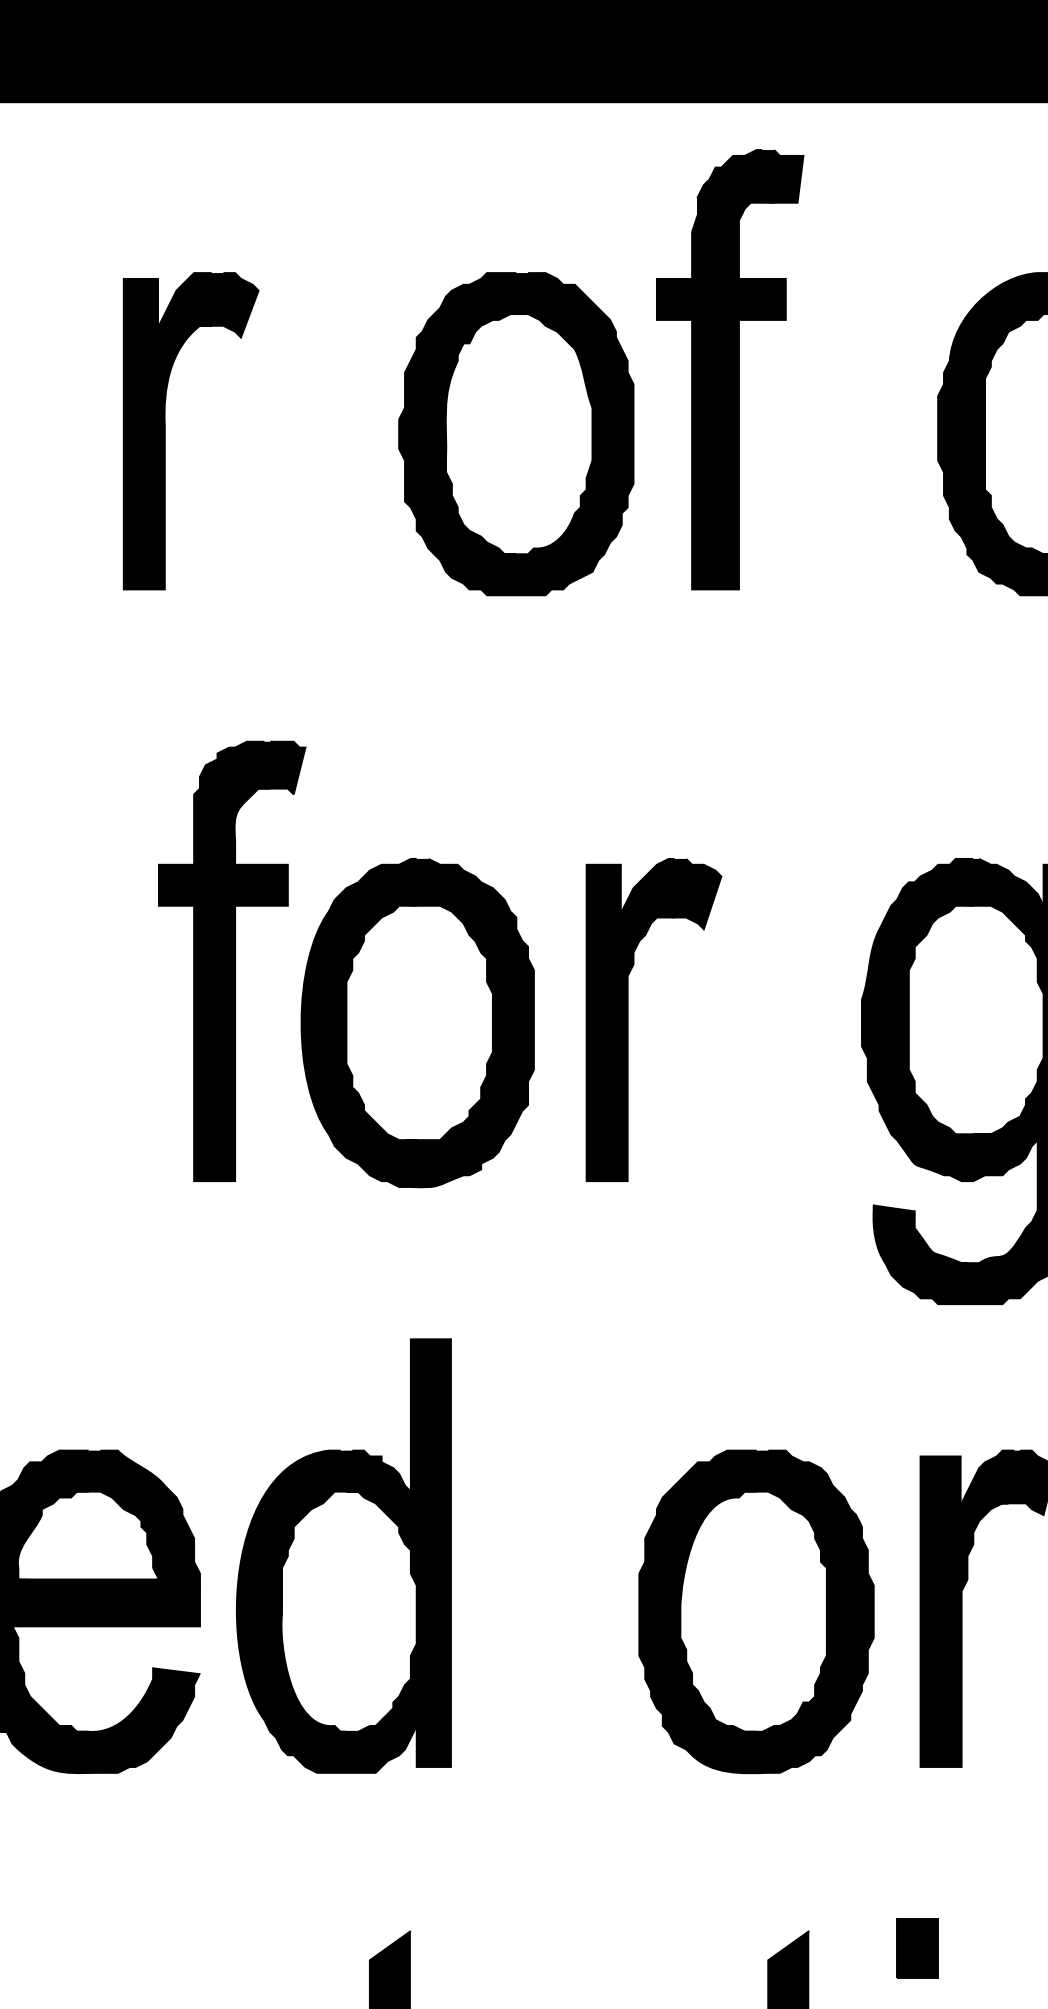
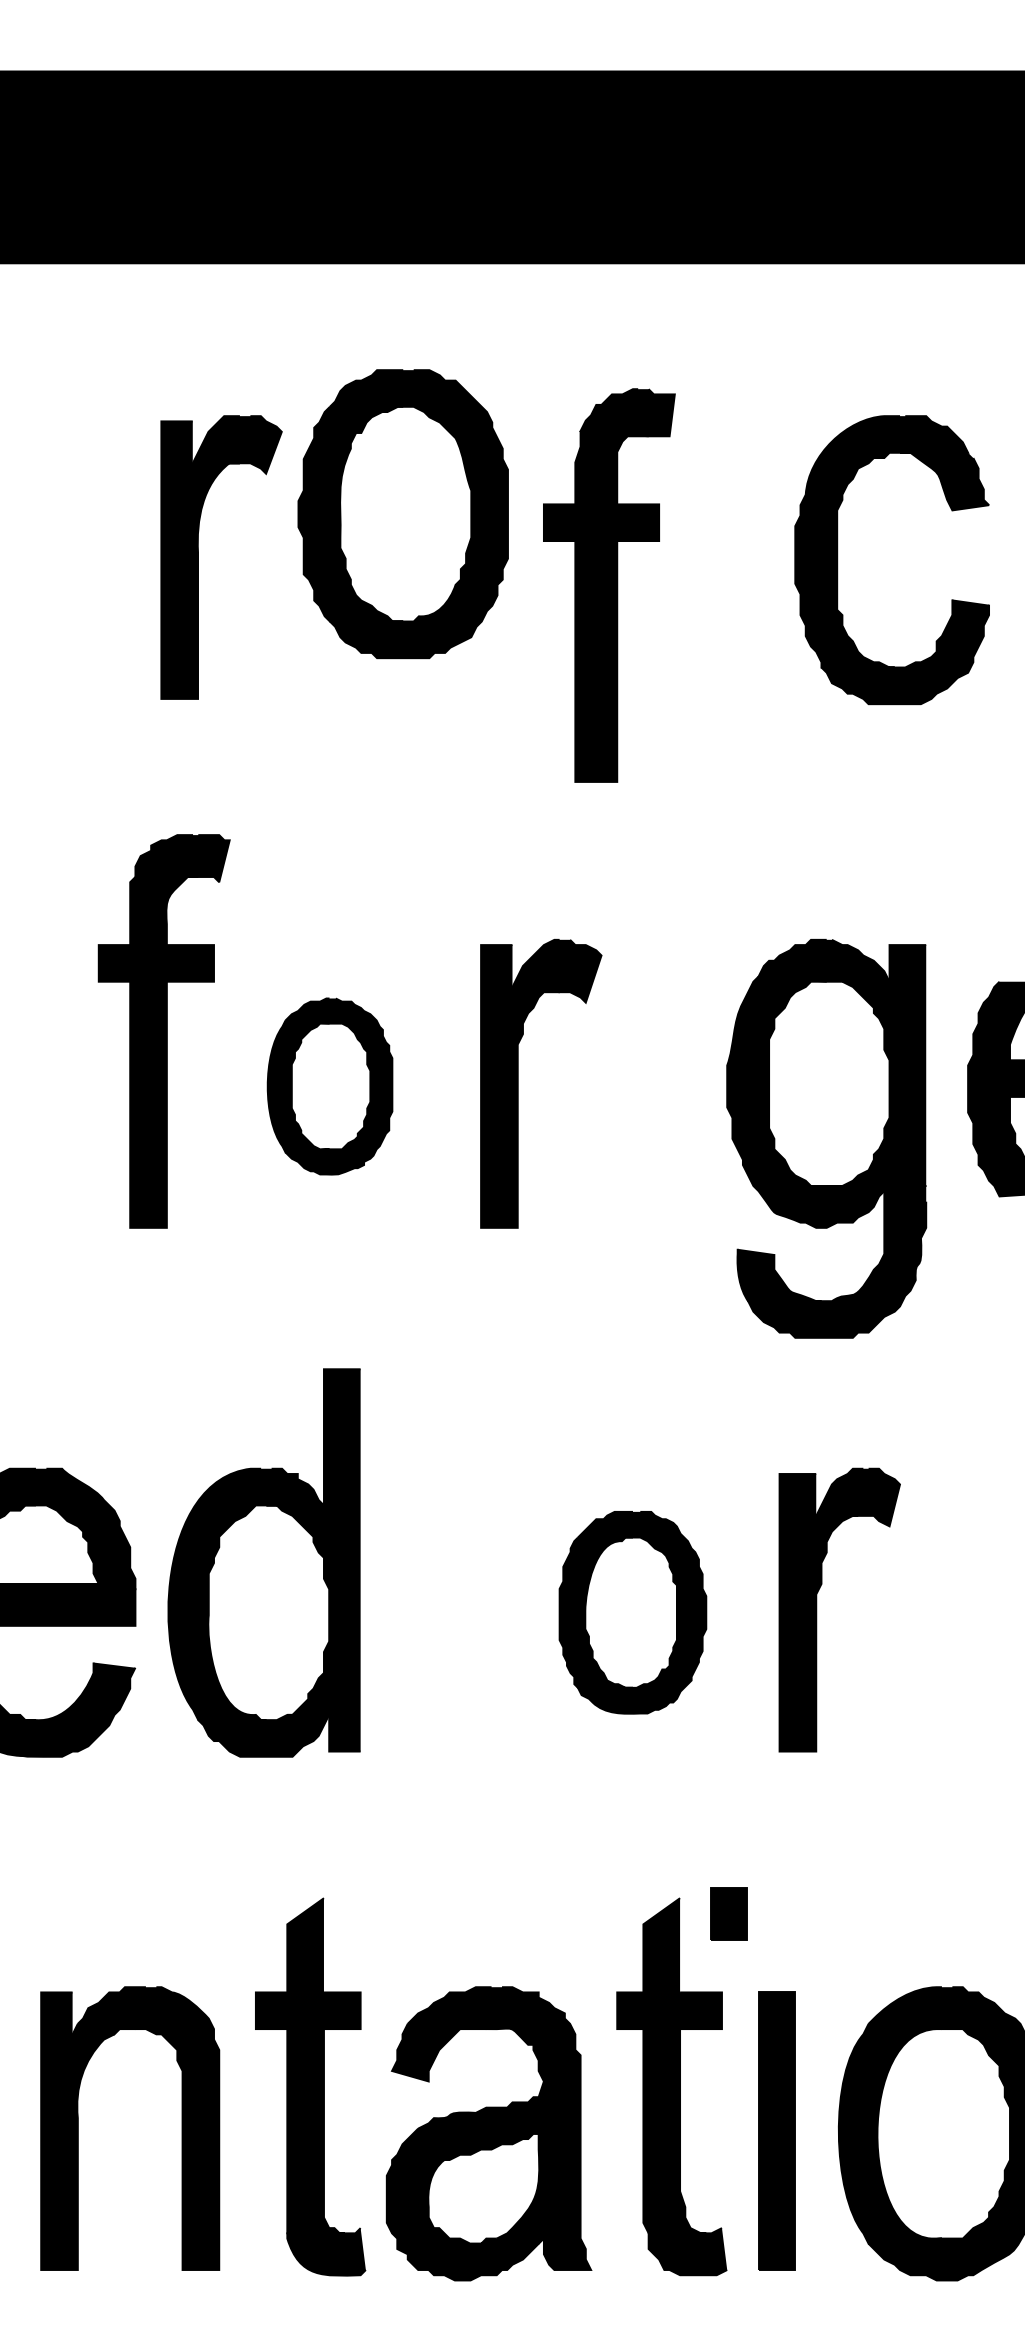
part: (730, 369) -> (609, 585), moved
part: (165, 431) -> (198, 557), moved
part: (515, 434) -> (402, 514), moved
part: (417, 1022) -> (329, 1086), size x0.6
part: (756, 1611) -> (632, 1612), size x0.7
part: (917, 1948) -> (728, 1913), moved

